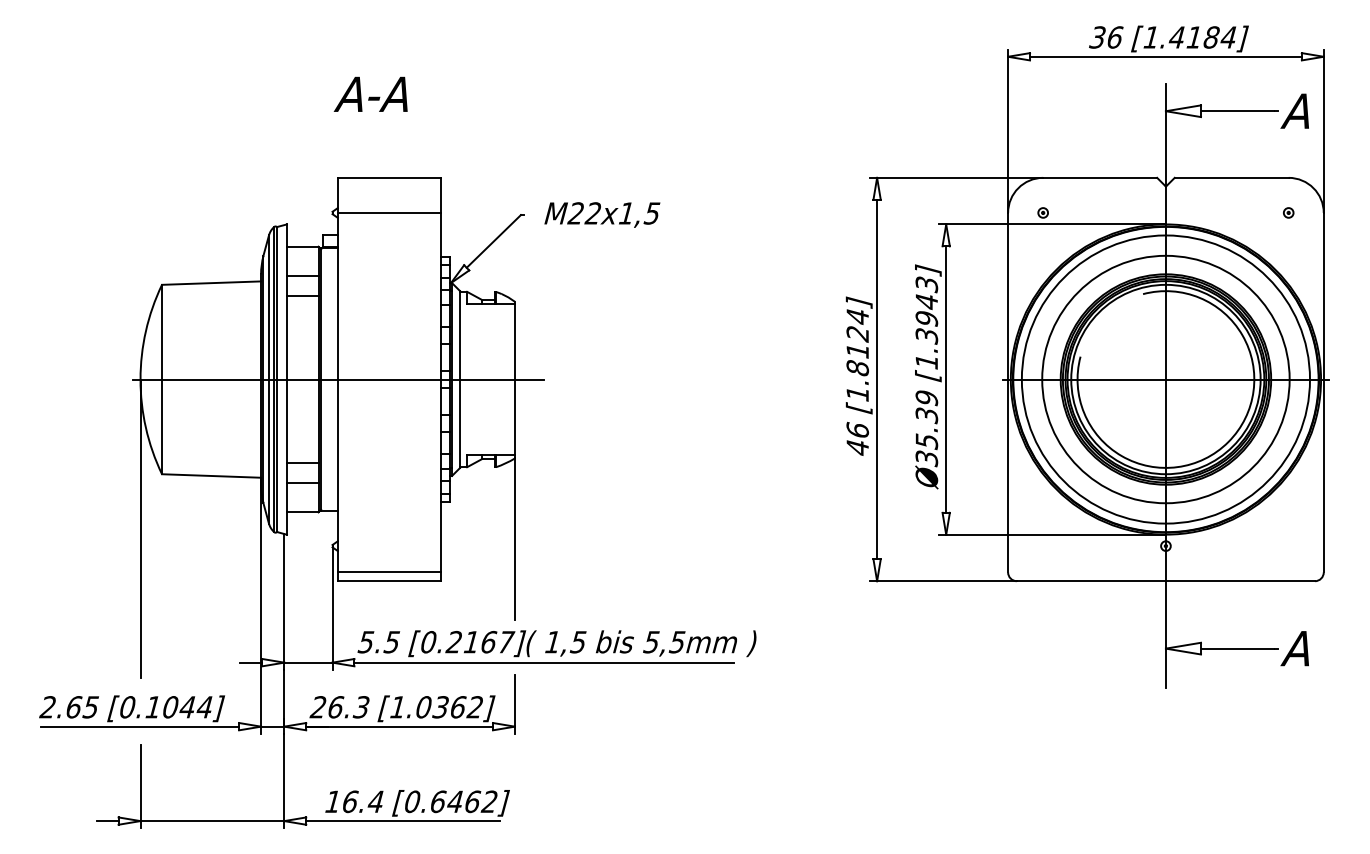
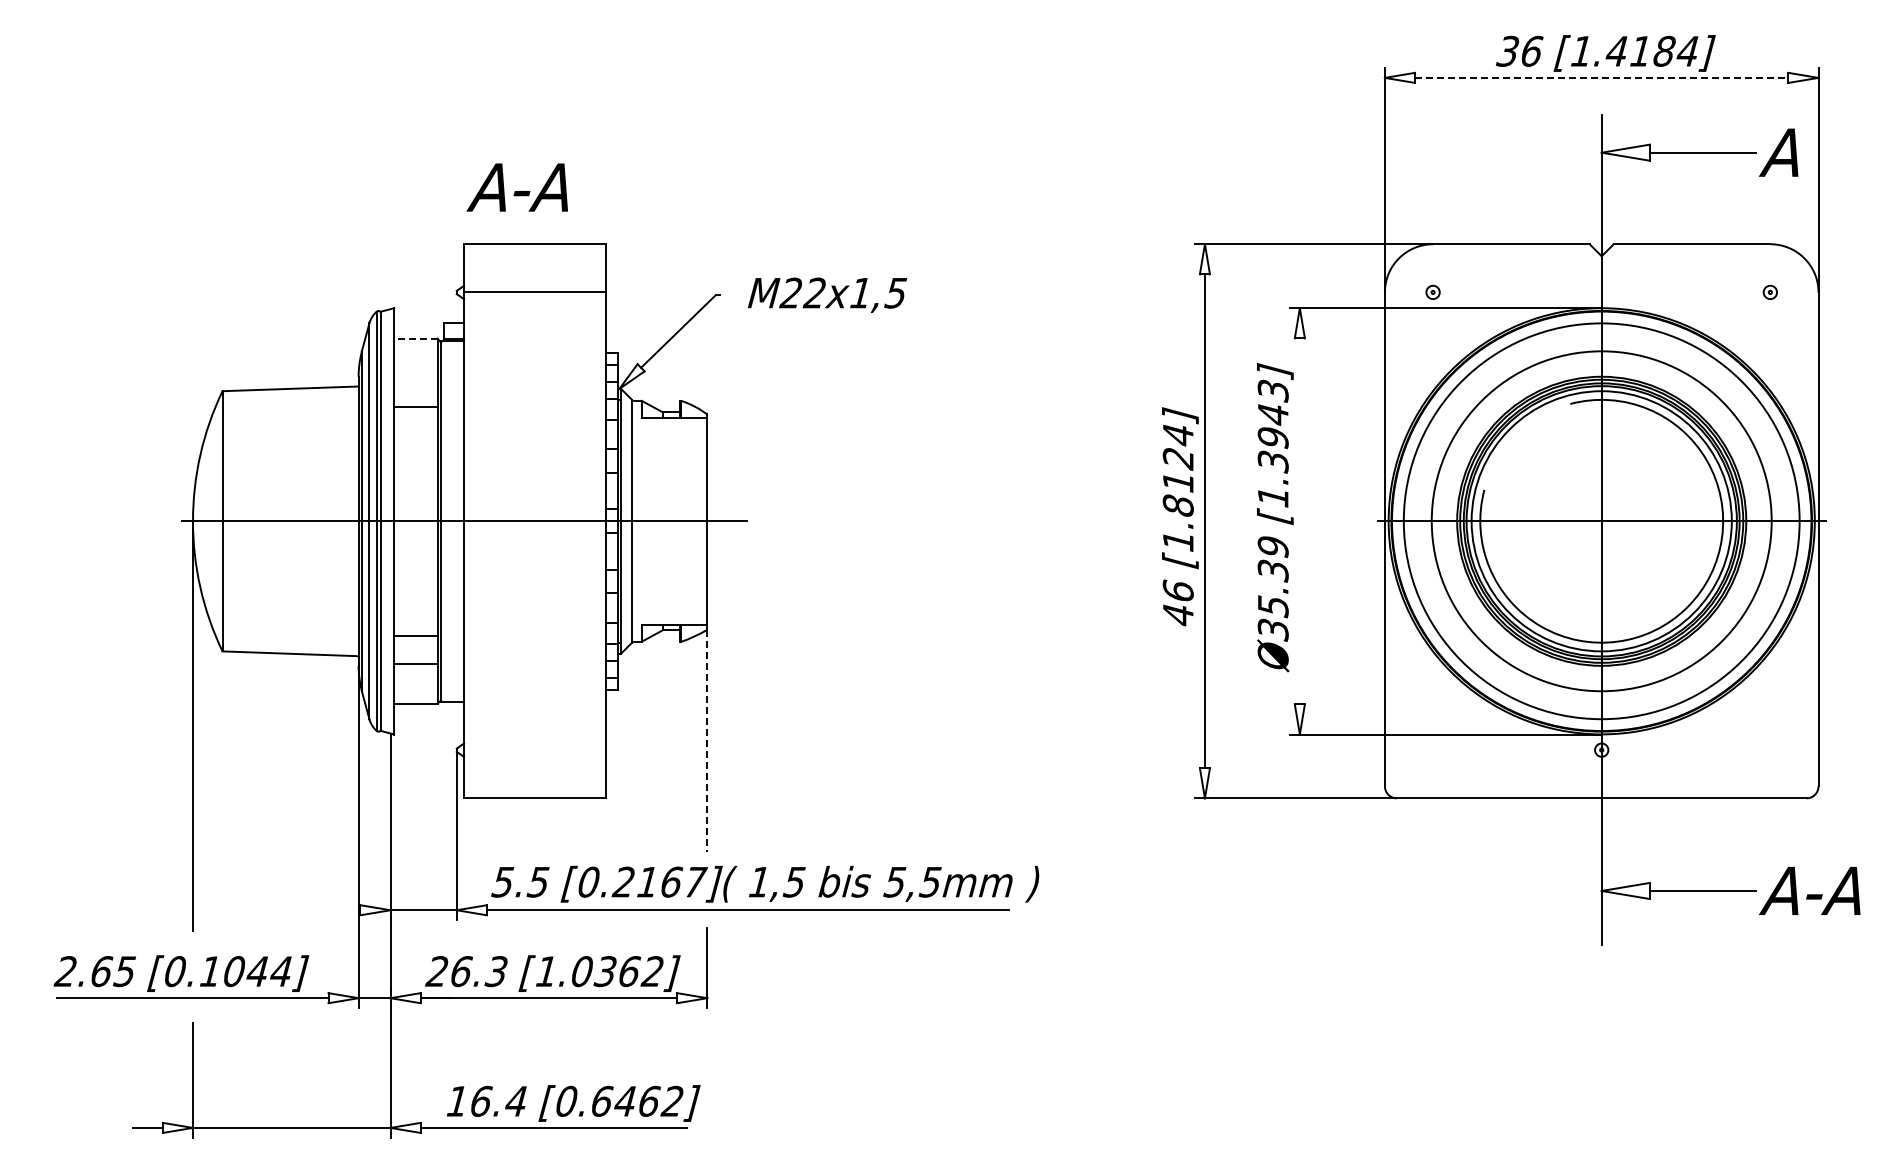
line: (1165, 56) -> (1601, 77), solid -> dashed
text: (370, 94) -> (516, 187), moved
line: (302, 246) -> (415, 338), solid -> dashed
line: (302, 275) -> (415, 378), removed
line: (945, 379) -> (1299, 521), removed
line: (515, 539) -> (707, 741), solid -> dashed
line: (389, 572) -> (534, 786), removed
text: (1334, 648) -> (1833, 890), A -> A-A
line: (251, 662) -> (345, 910), removed

